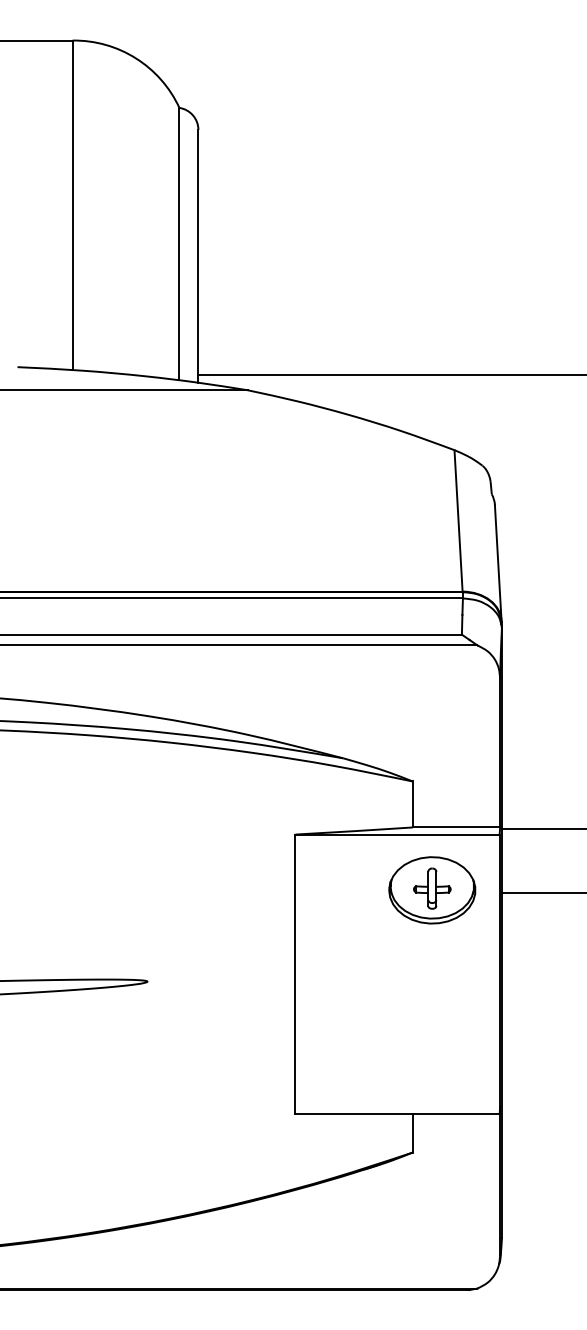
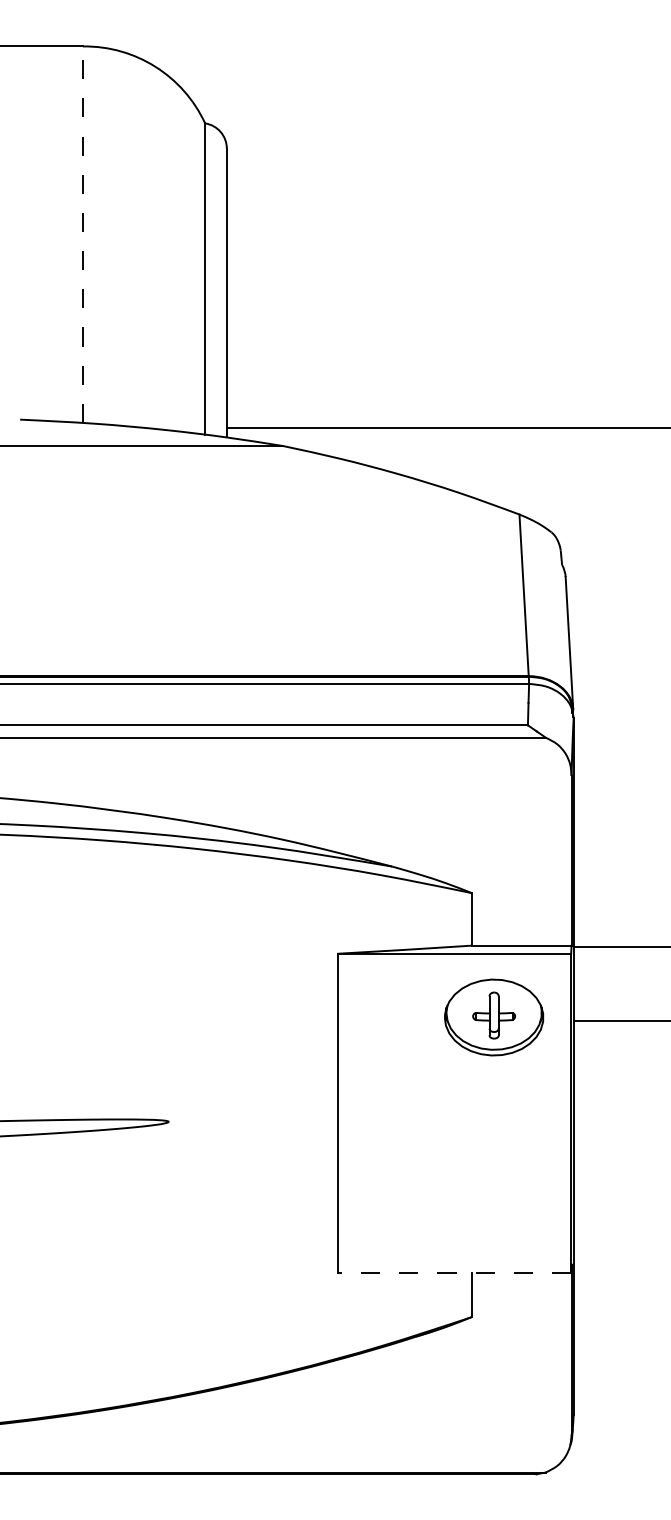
line: (72, 205) -> (82, 234), solid -> dashed
line: (397, 1113) -> (454, 1272), solid -> dashed

